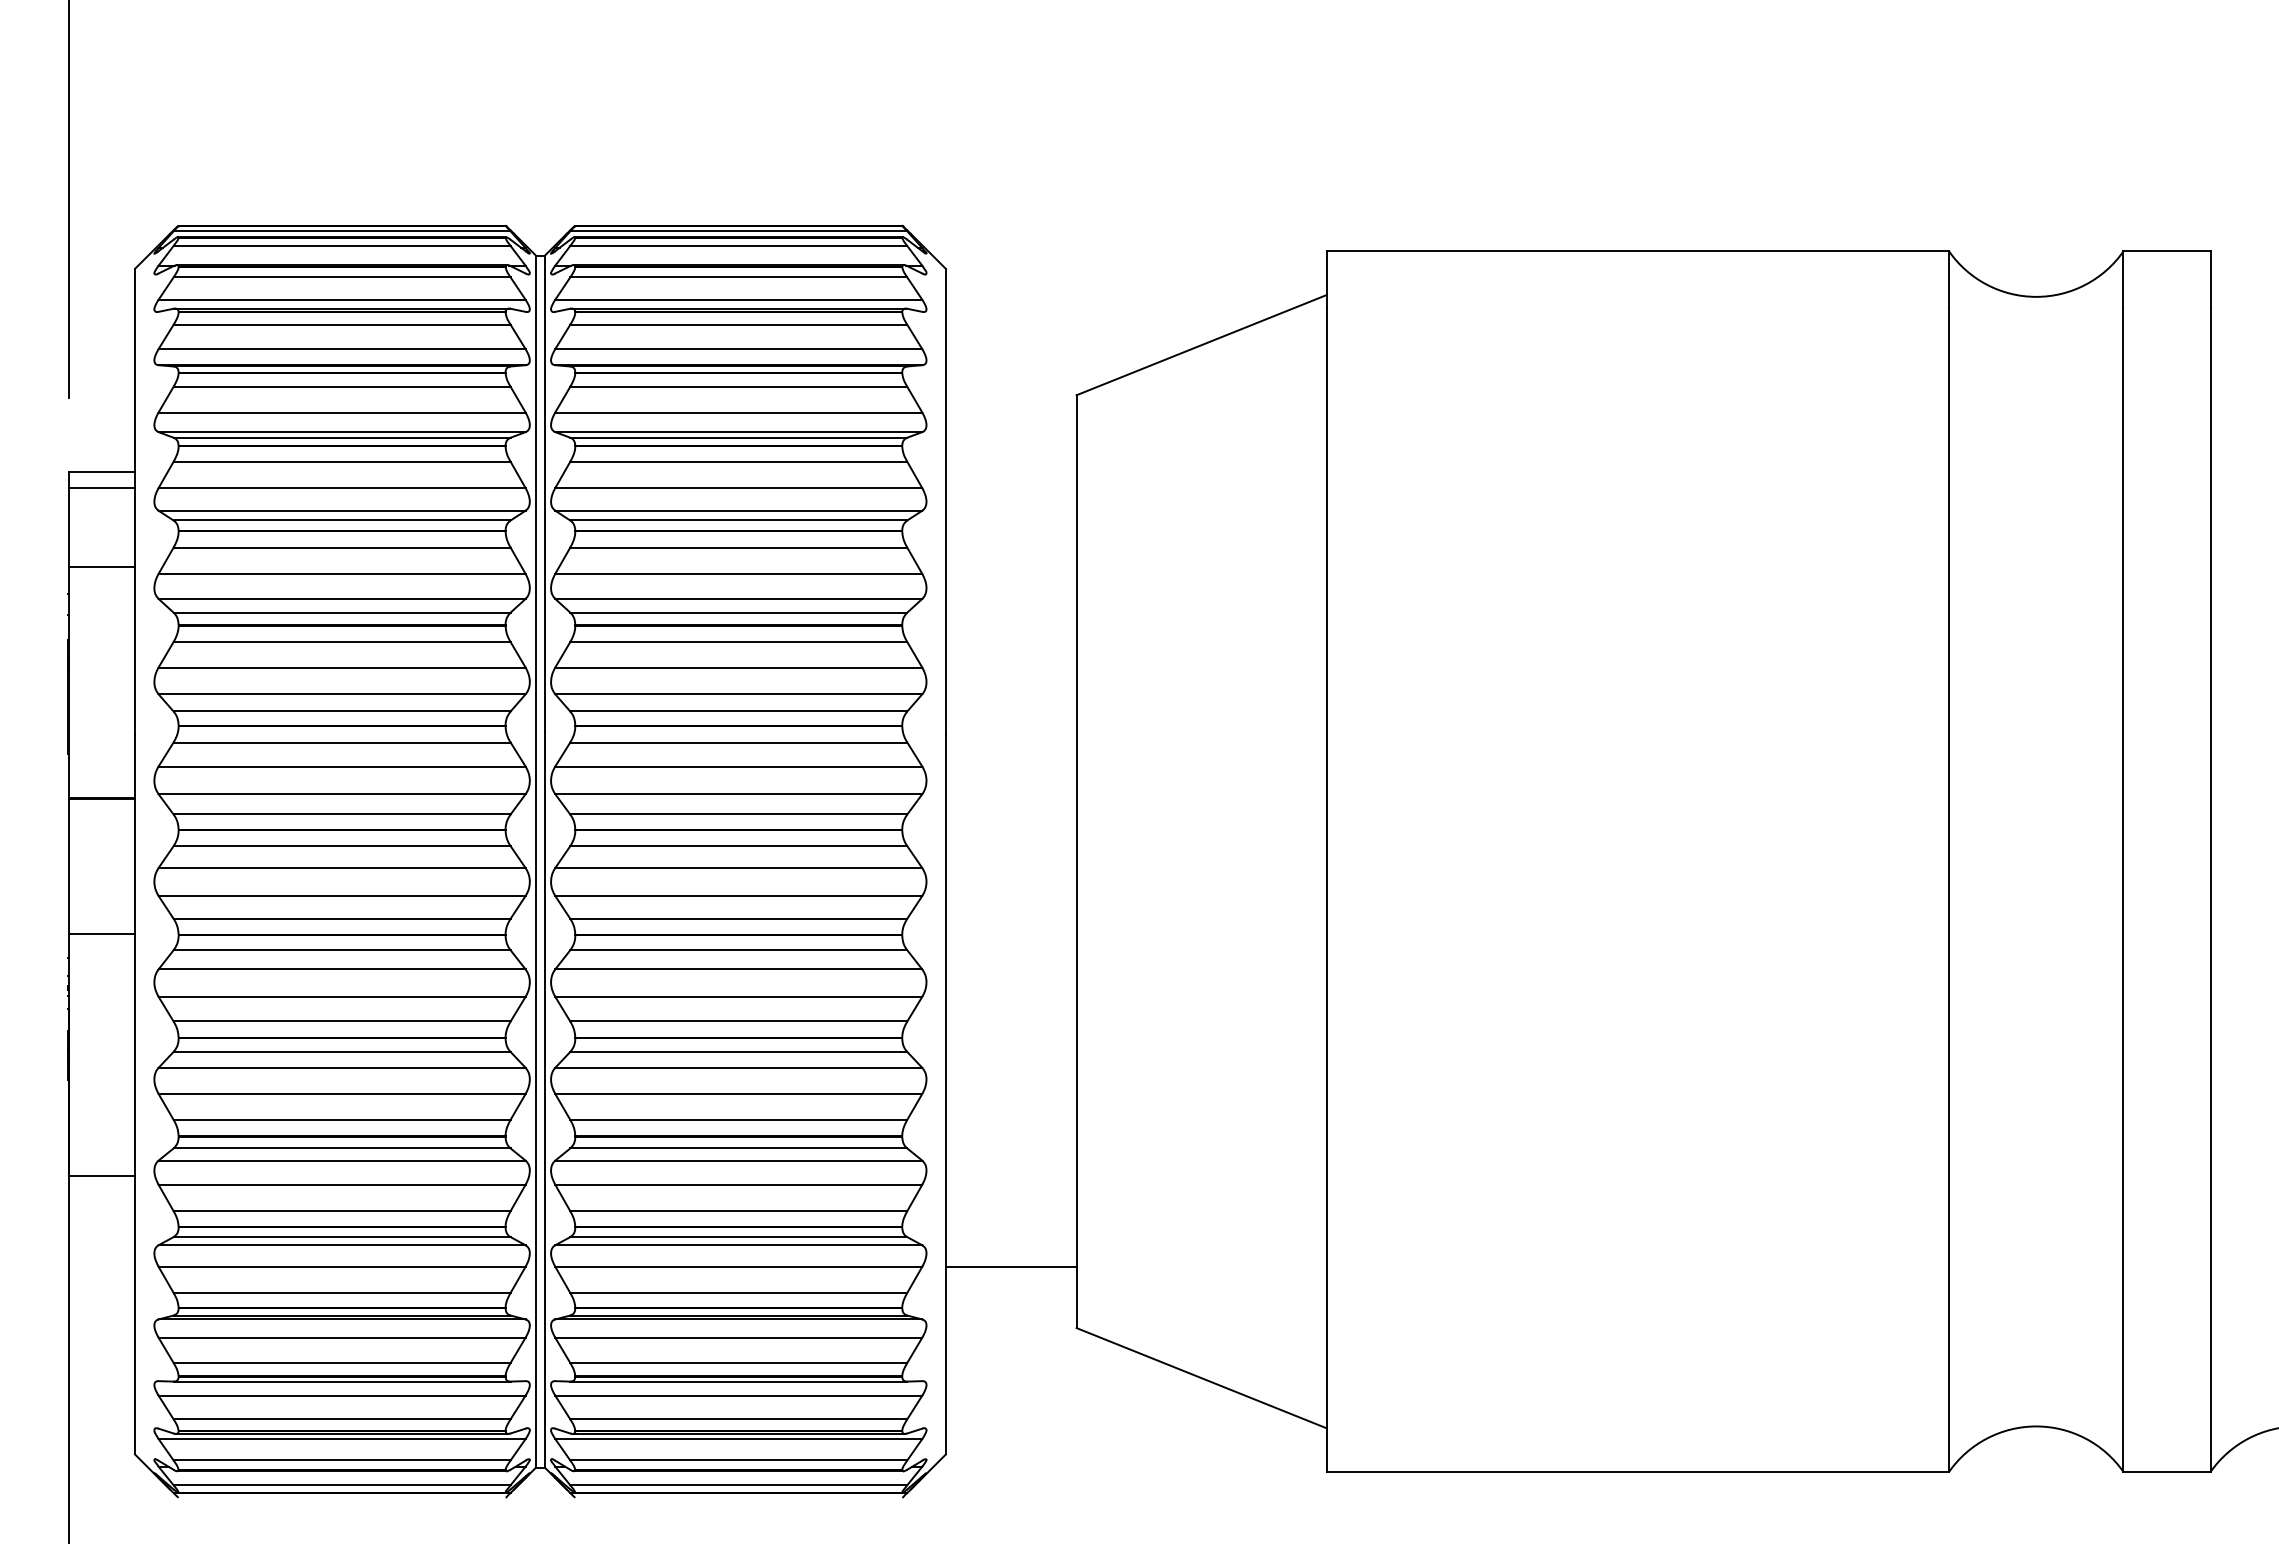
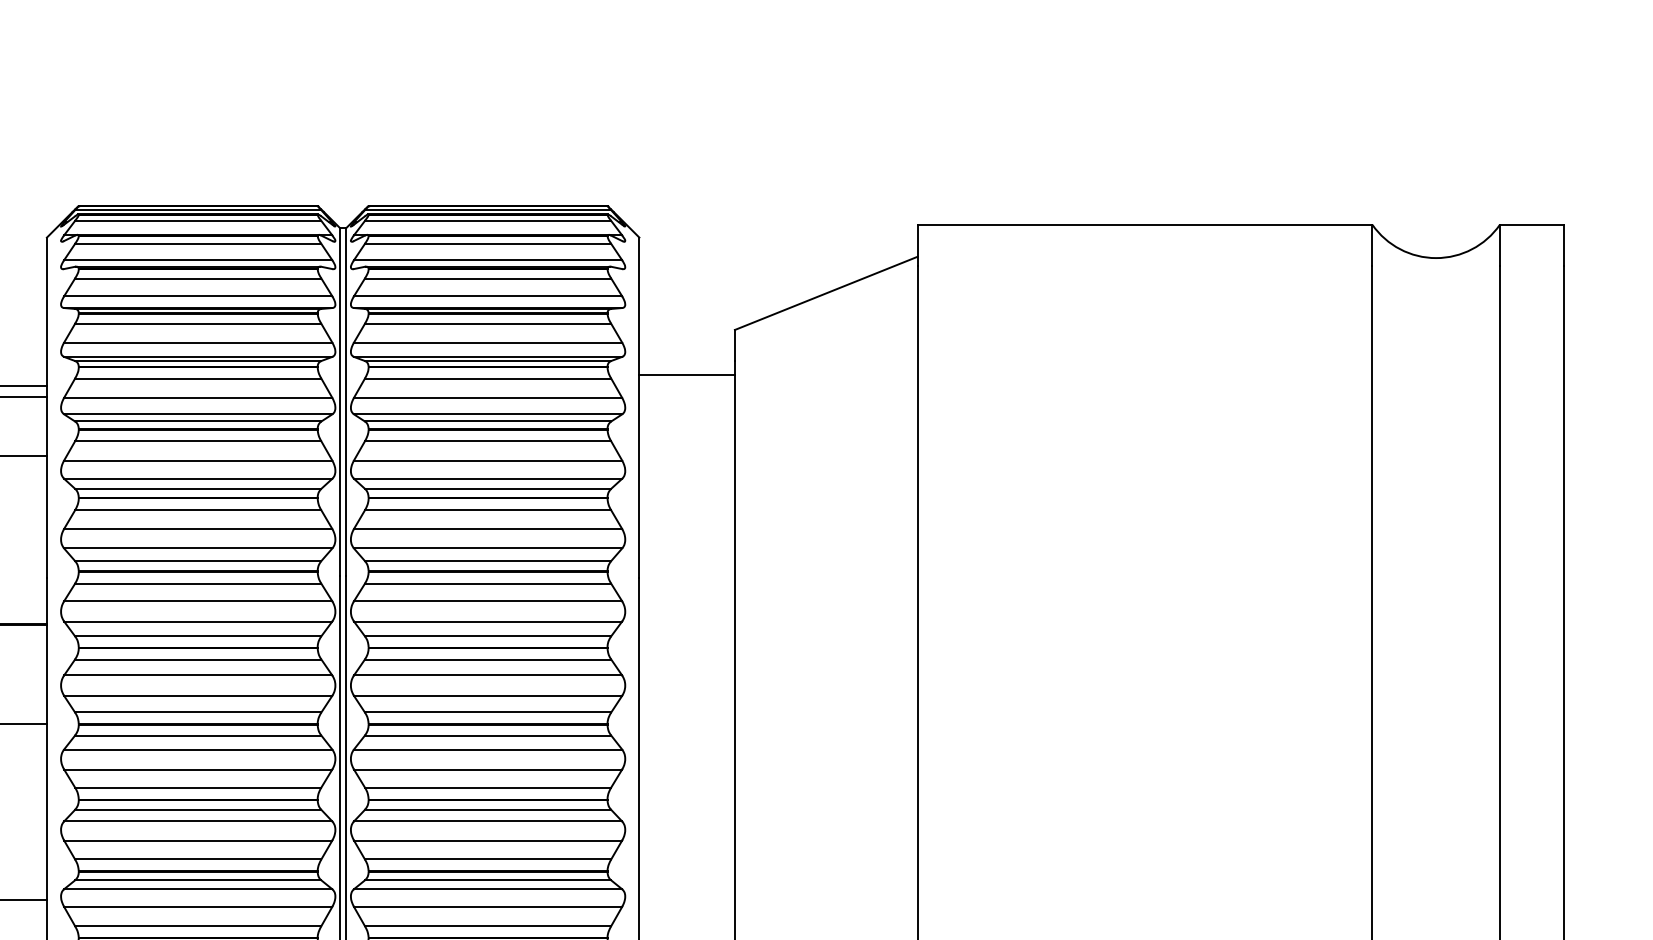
line: (1010, 456) -> (686, 374), added

